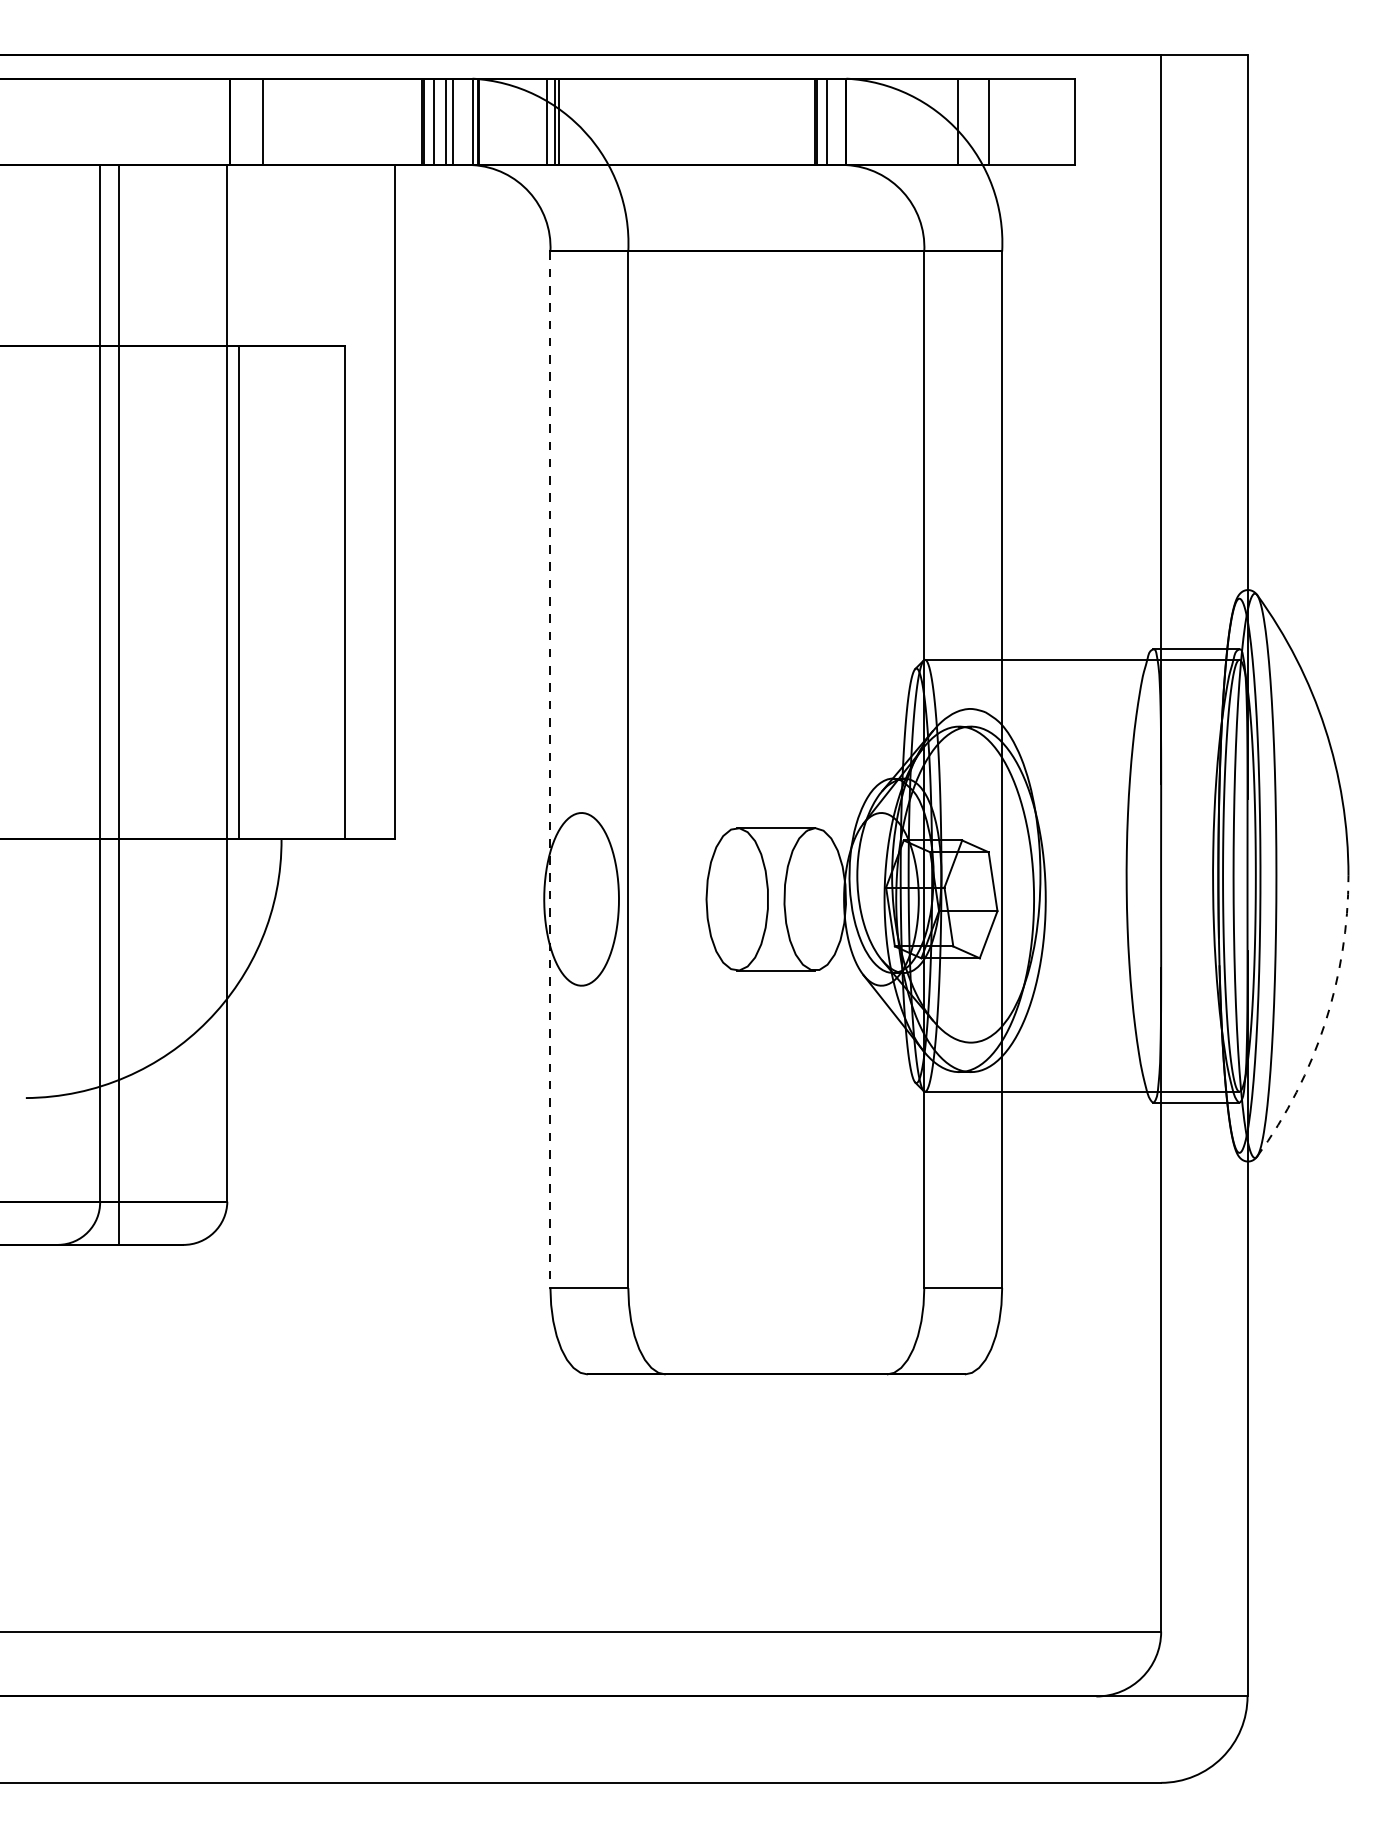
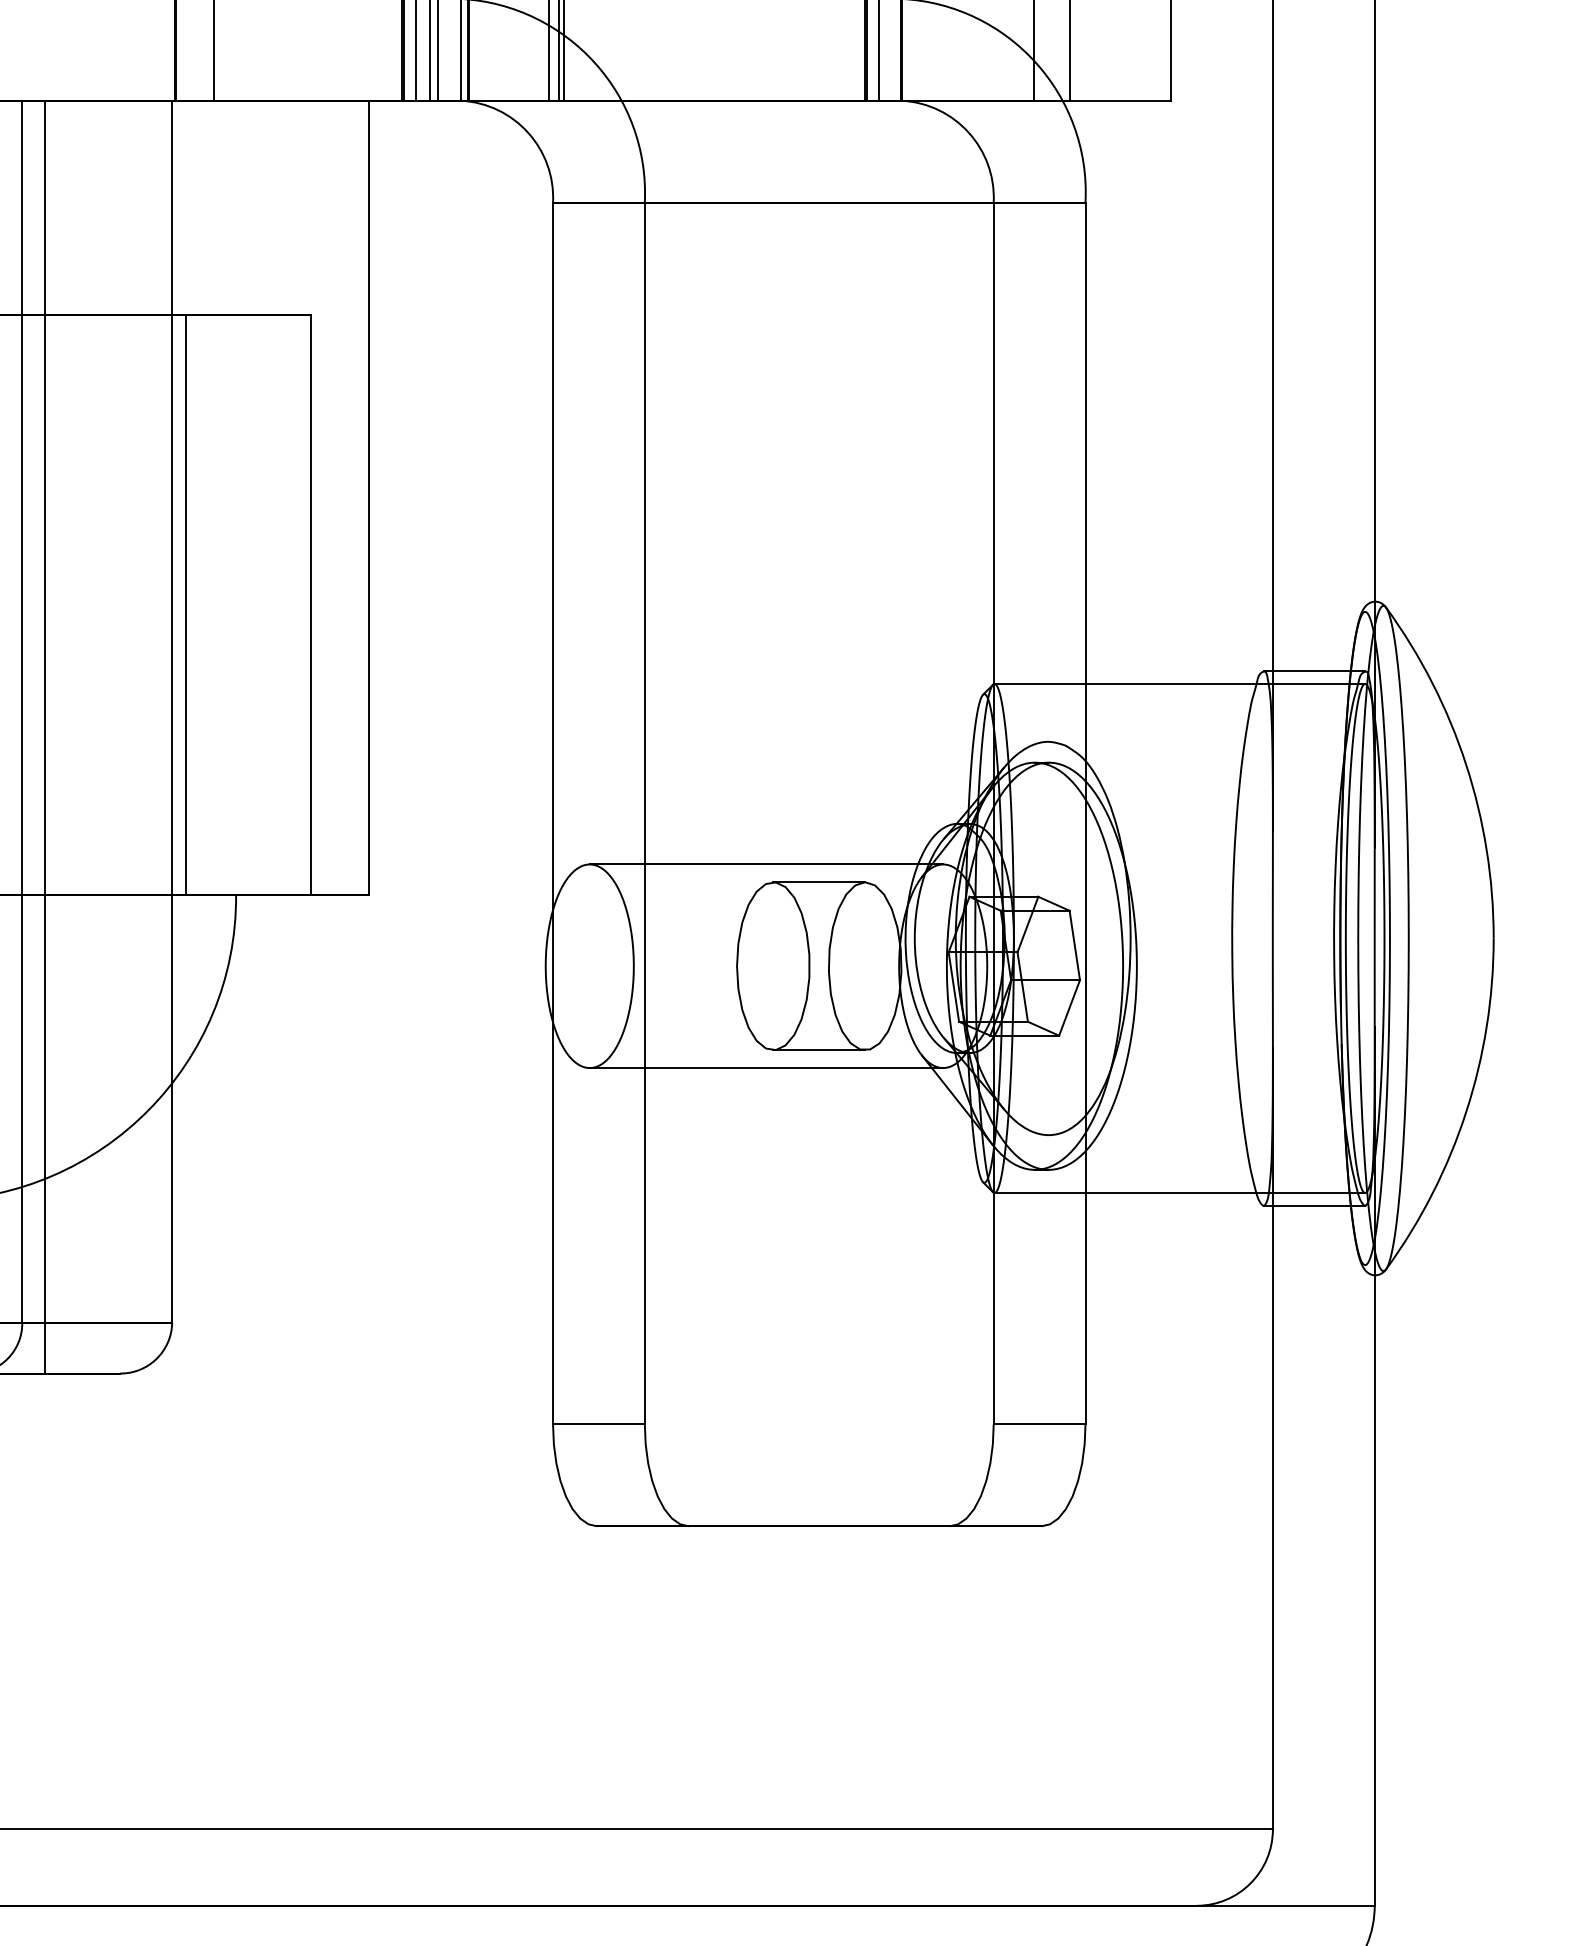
line: (550, 770) -> (553, 814), dashed -> solid
line: (731, 812) -> (766, 863), added
line: (731, 985) -> (766, 1067), added
arc: (1325, 1023) -> (1466, 1112), dashed -> solid

